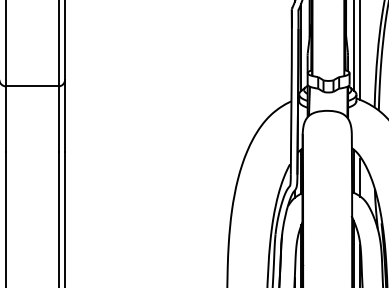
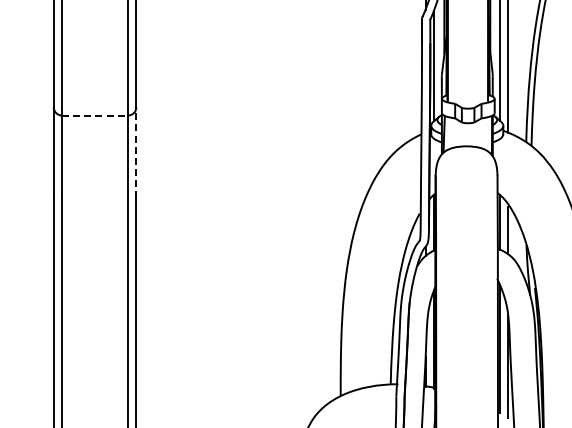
line: (32, 86) -> (95, 115), solid -> dashed
line: (65, 115) -> (136, 152), solid -> dashed

